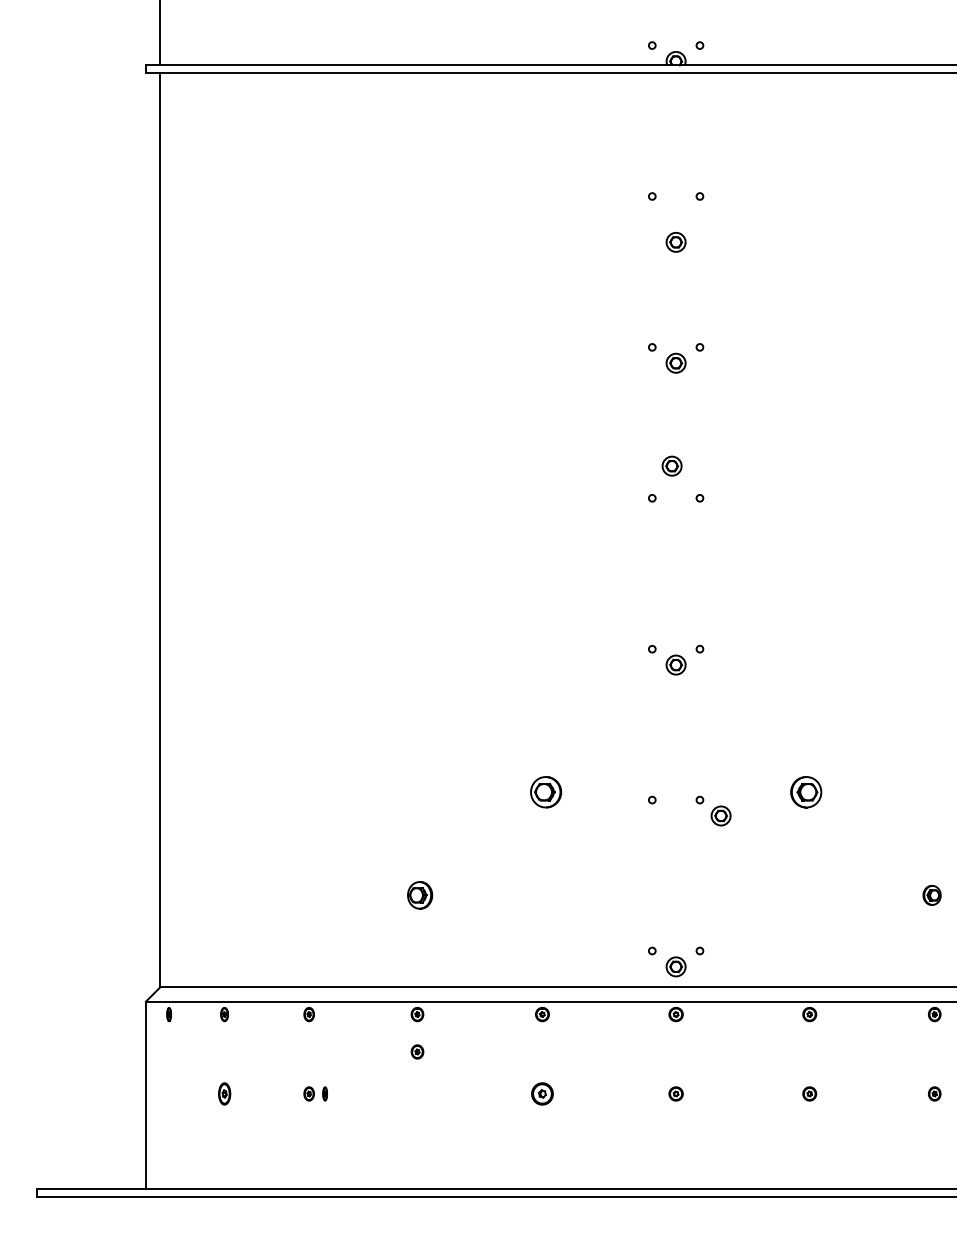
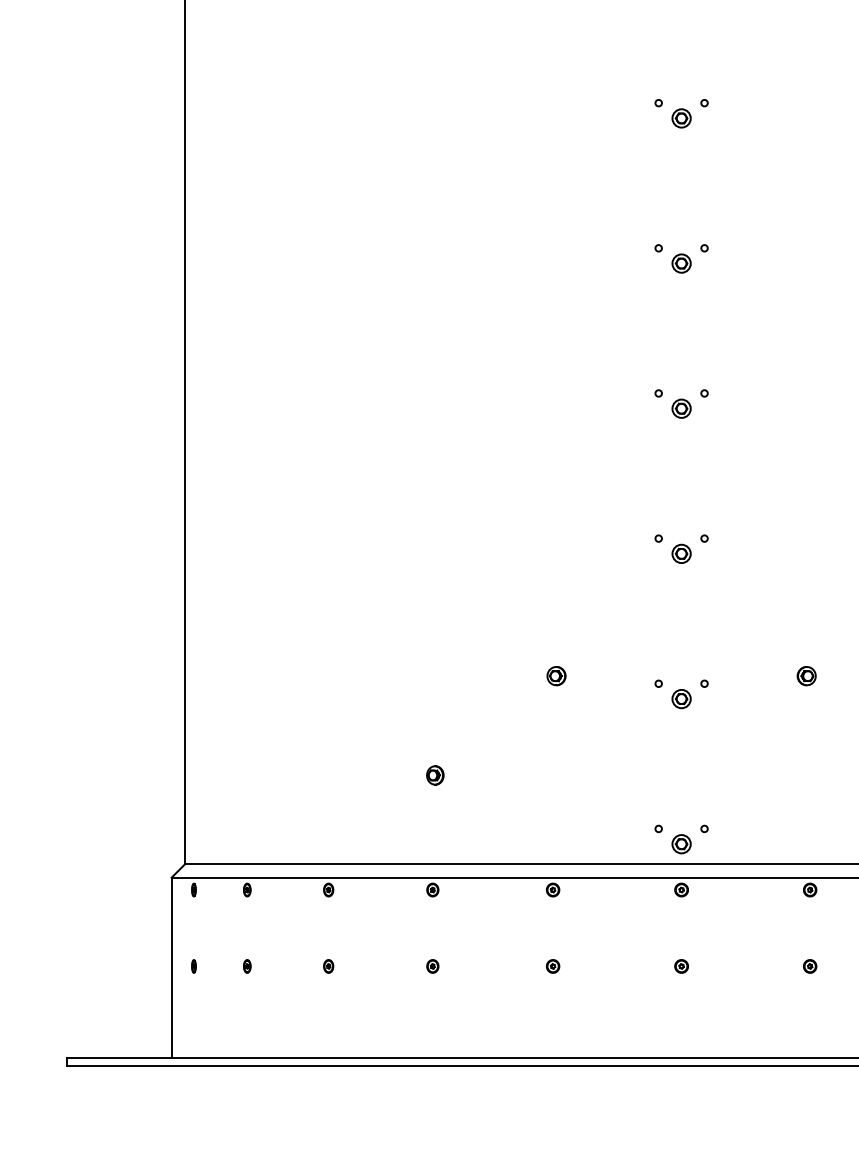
part: (675, 242) -> (681, 118), moved
part: (671, 465) -> (681, 408), moved
part: (545, 791) -> (555, 675), size x0.62
part: (805, 791) -> (806, 675), size x0.62
part: (720, 815) -> (681, 698), moved
part: (419, 895) -> (434, 775), size x0.71
part: (417, 1051) -> (432, 966), moved
part: (224, 1093) -> (247, 966), size x0.62
part: (324, 1093) -> (193, 966), moved
part: (542, 1093) -> (553, 966), size x0.62

